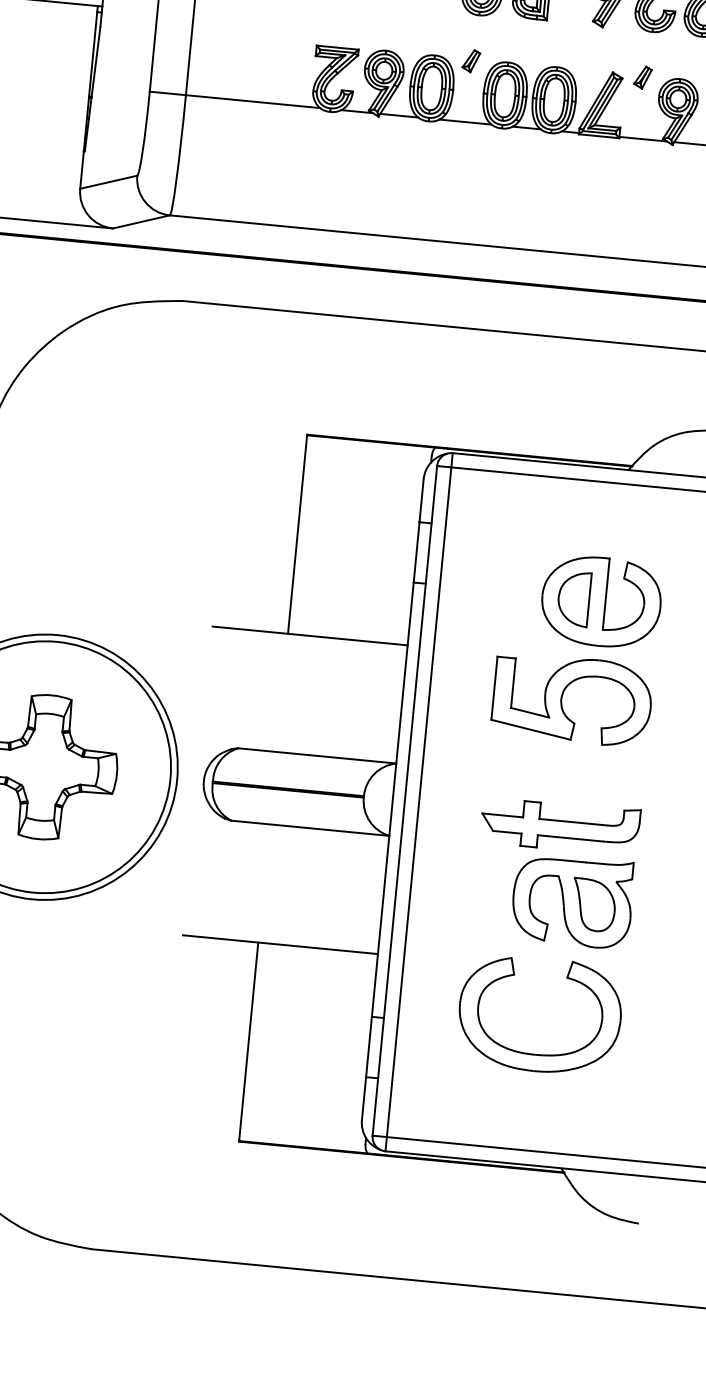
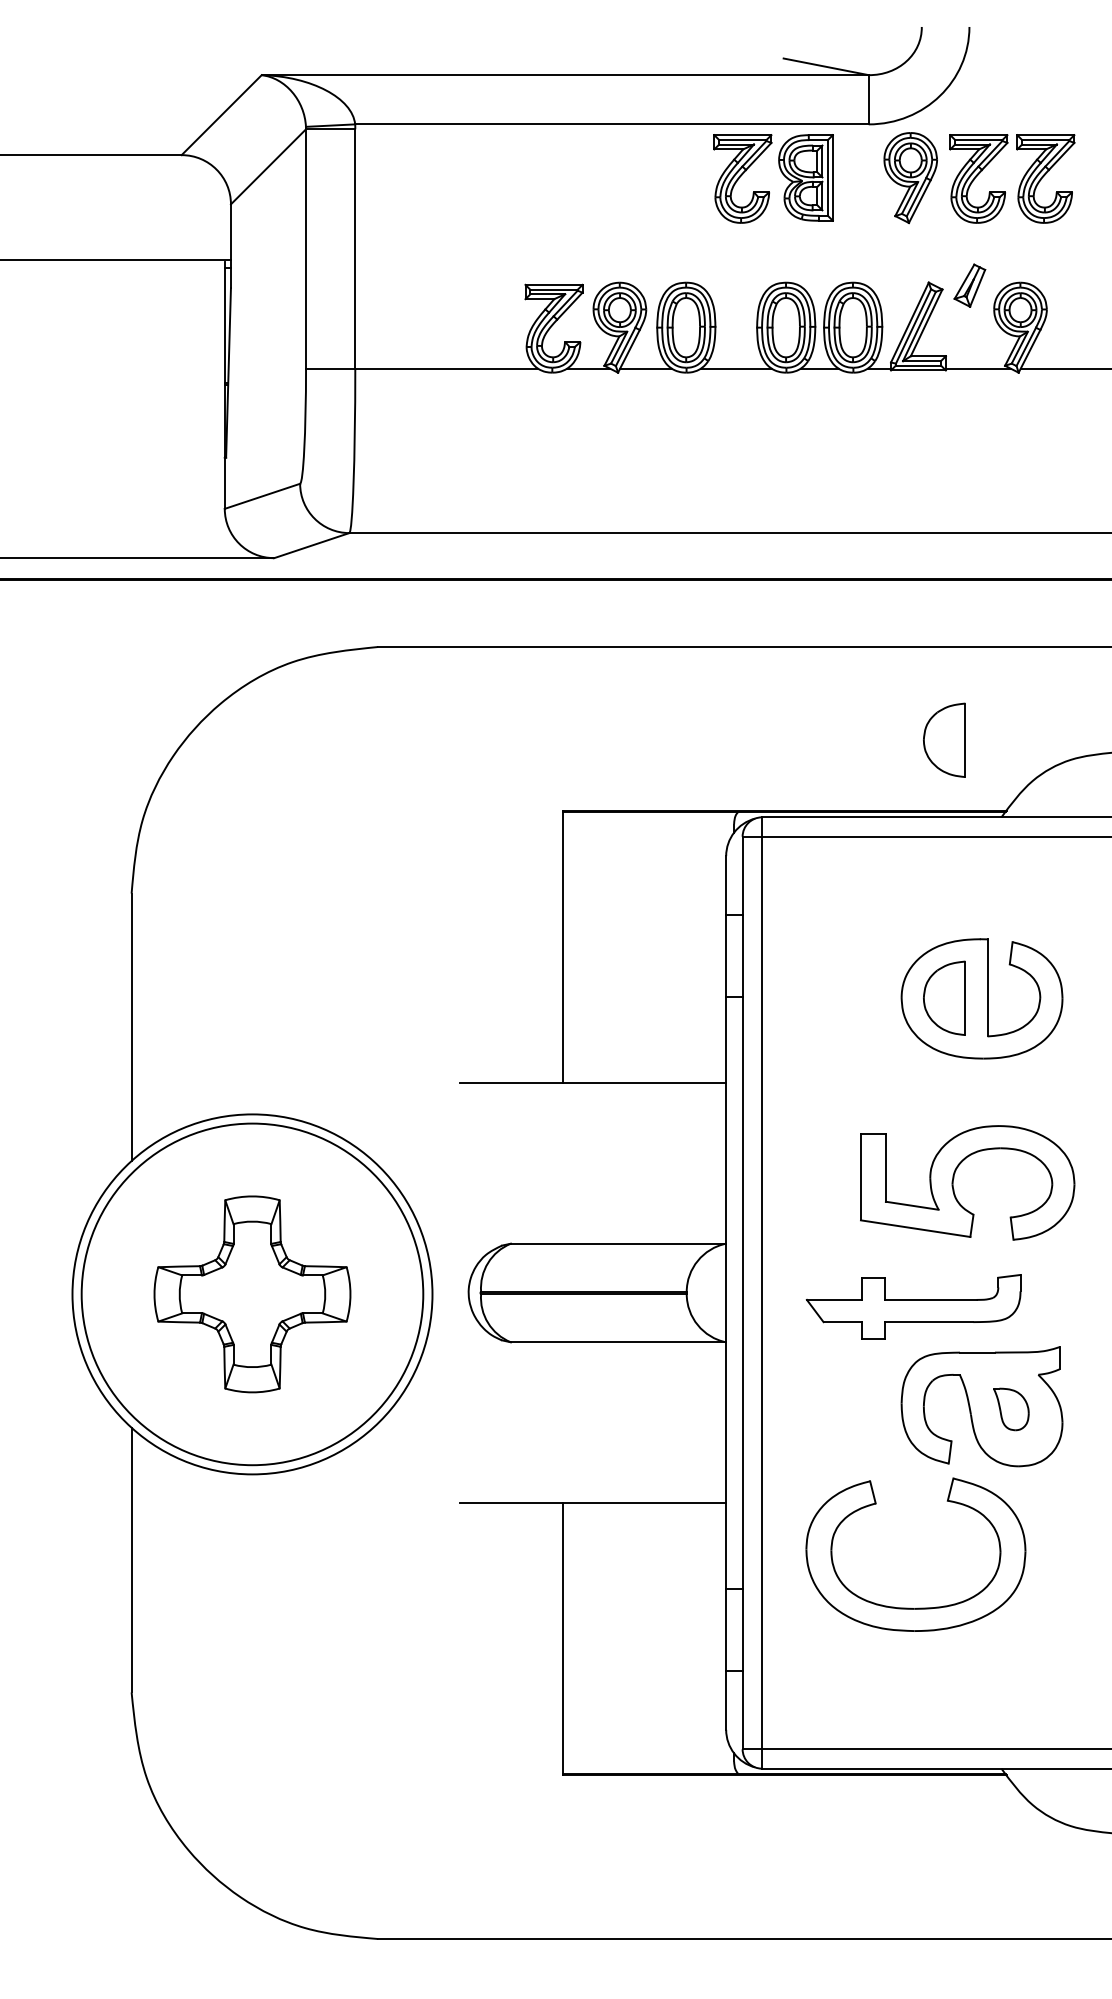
part: (471, 61) -> (736, 285), removed
part: (642, 77) -> (969, 285), size x1.4
part: (592, 408) -> (944, 739), added
part: (563, 695) -> (954, 1178), moved
part: (560, 825) -> (913, 1306), moved
part: (593, 905) -> (1011, 1409), size x0.6
part: (537, 1053) -> (917, 1607), moved

